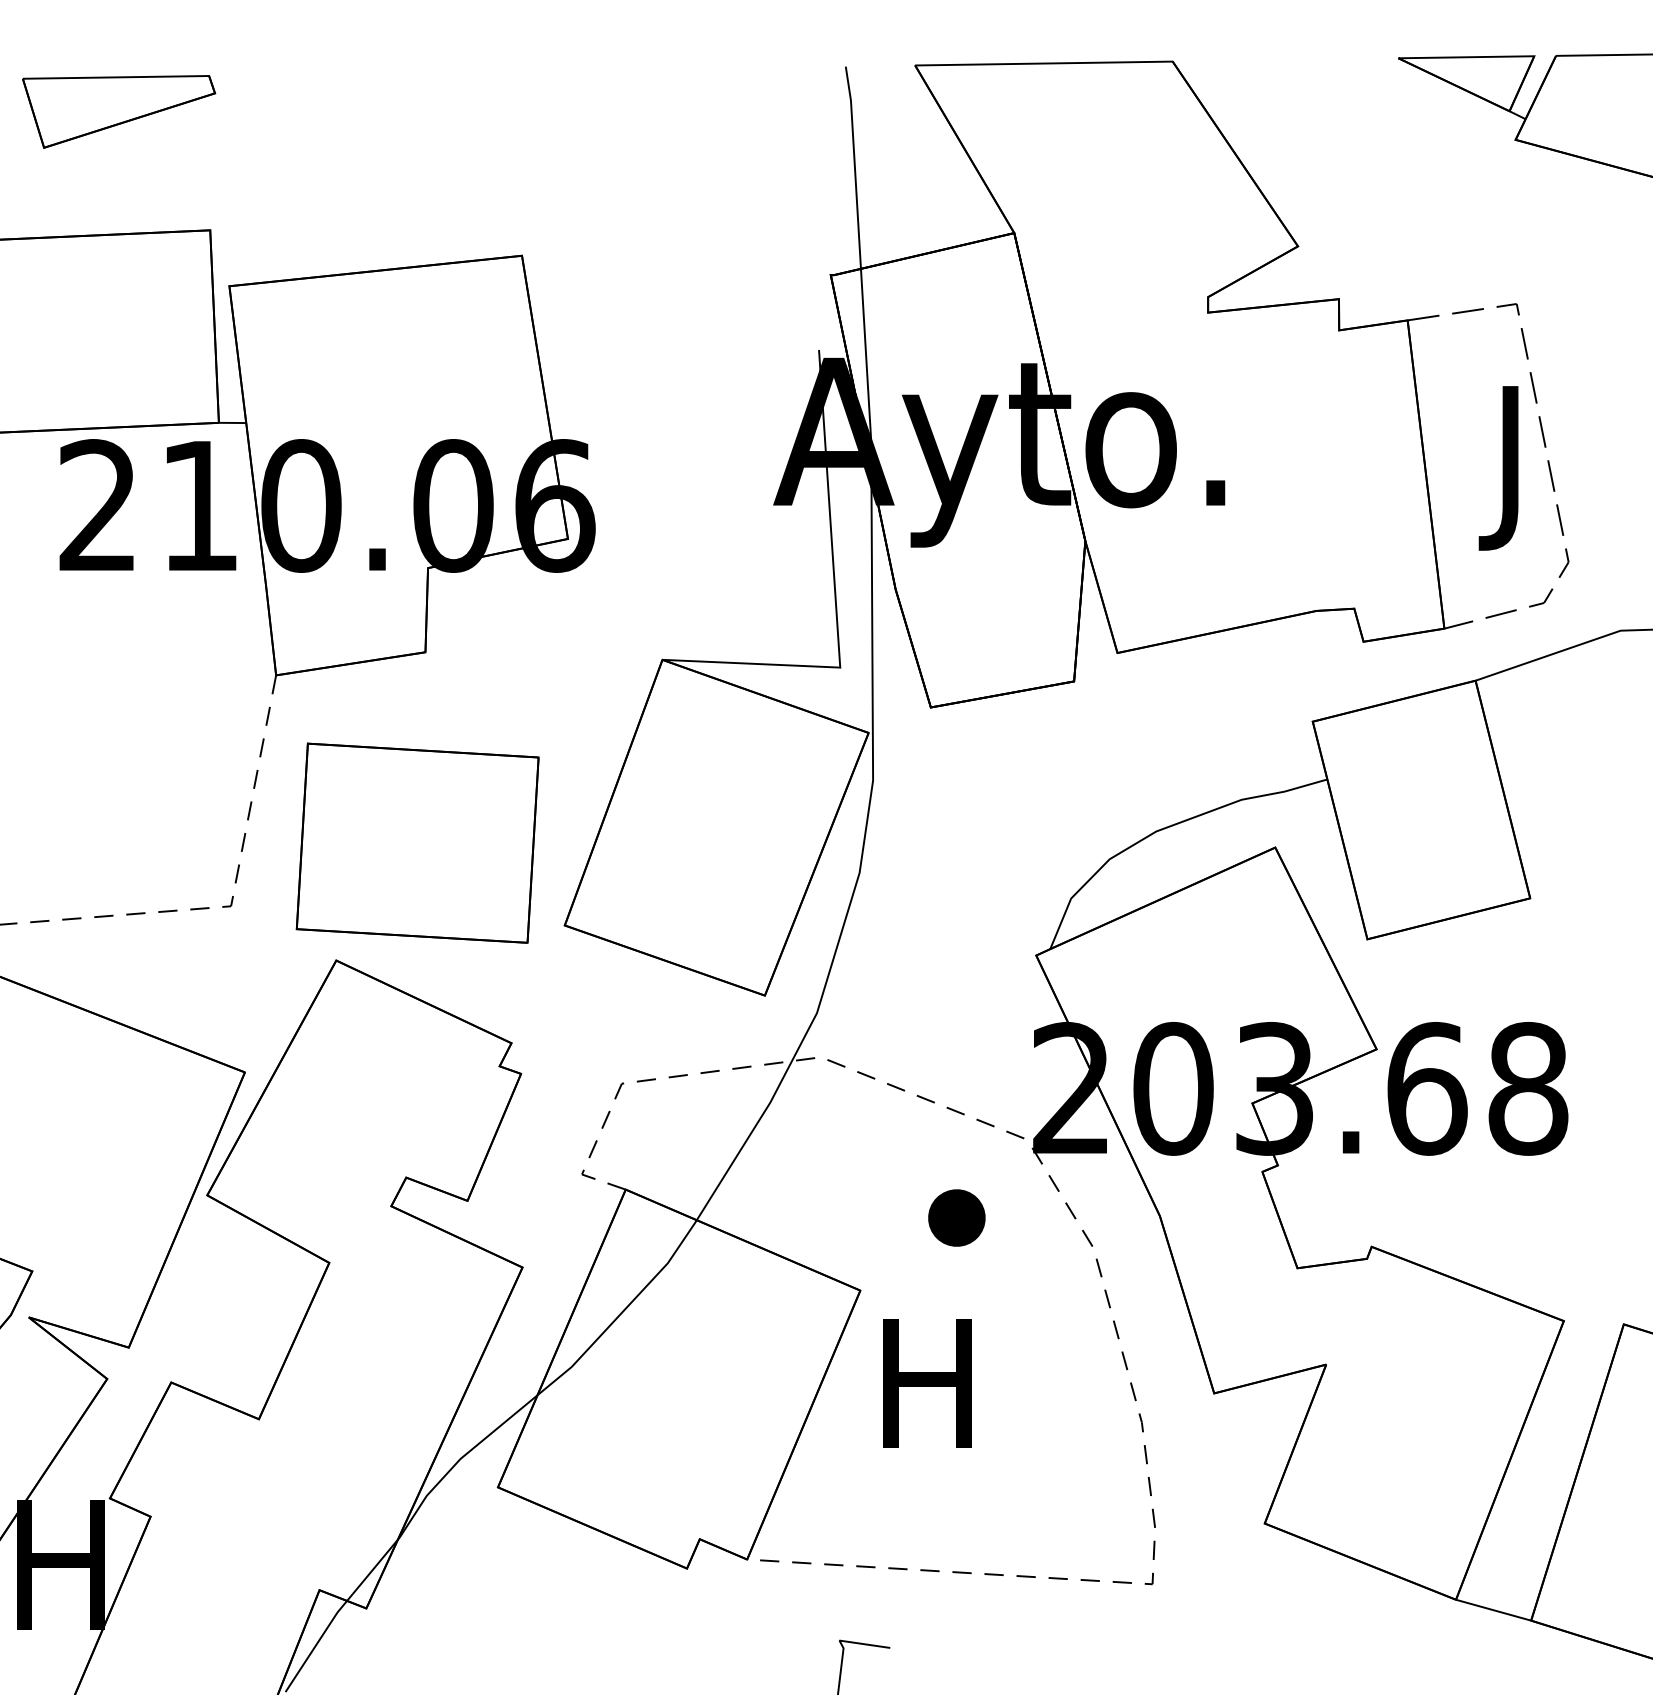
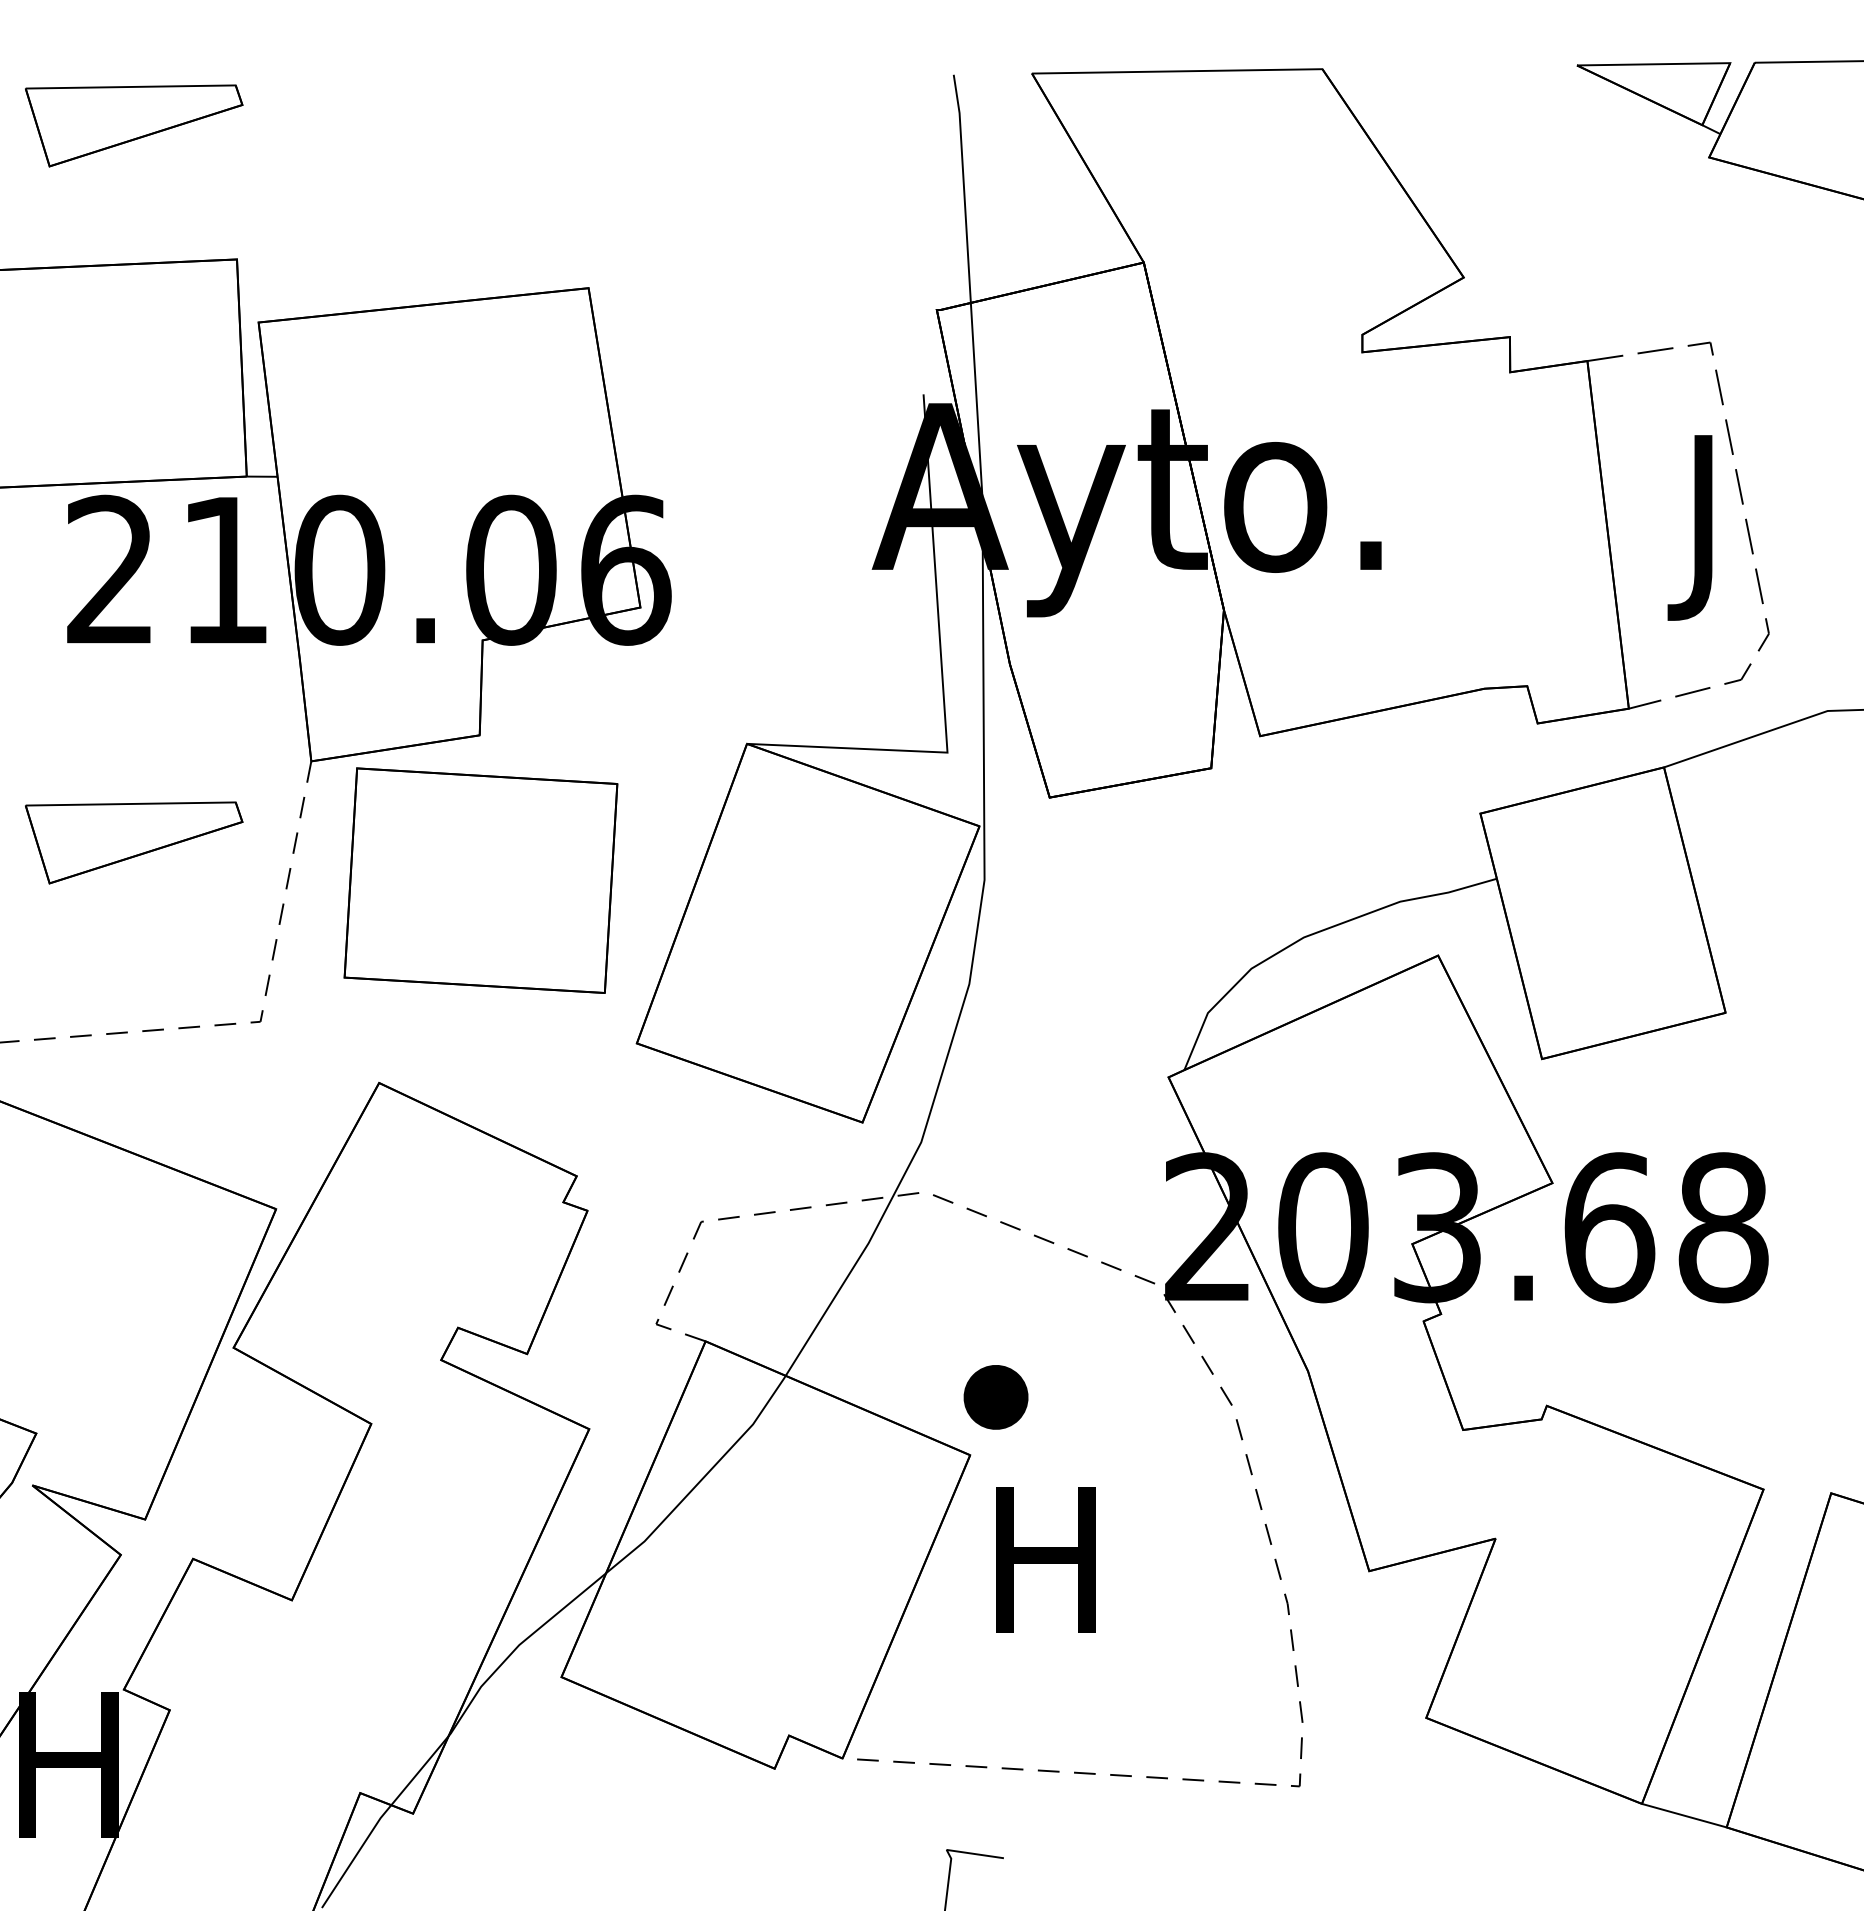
part: (119, 747) -> (134, 842), added
part: (417, 843) -> (480, 880), moved
part: (956, 1218) -> (995, 1397), moved

